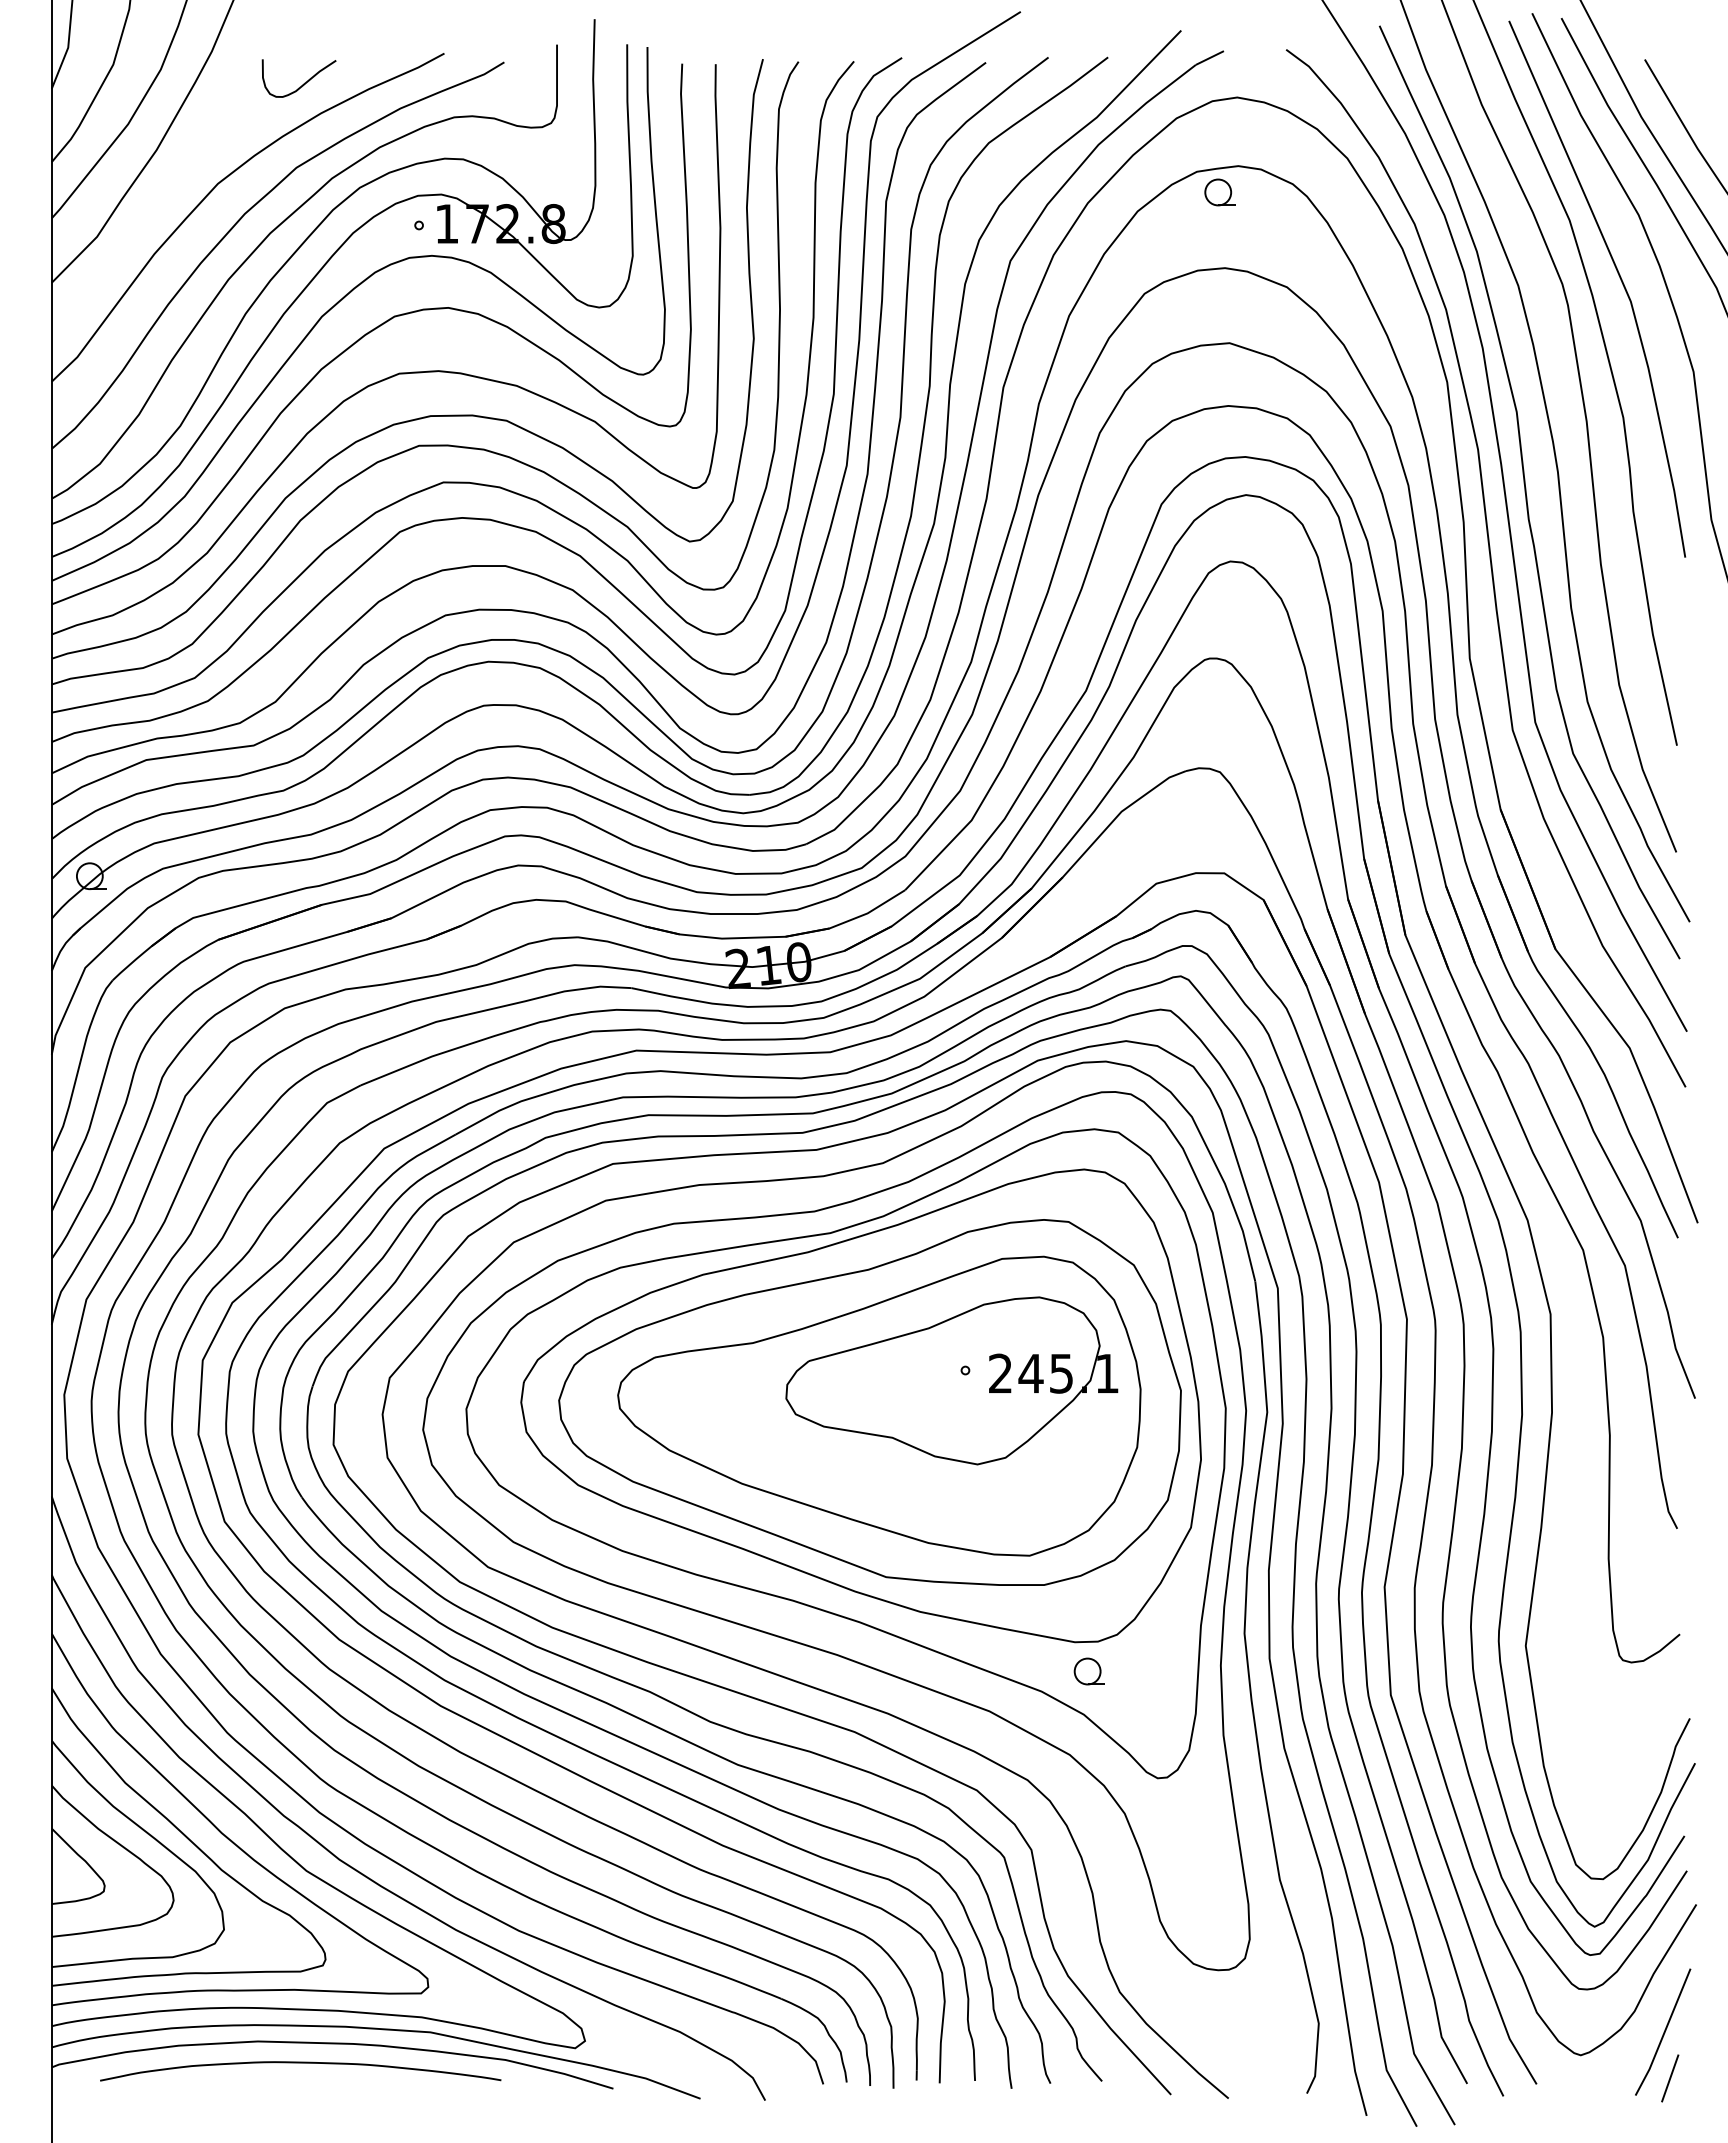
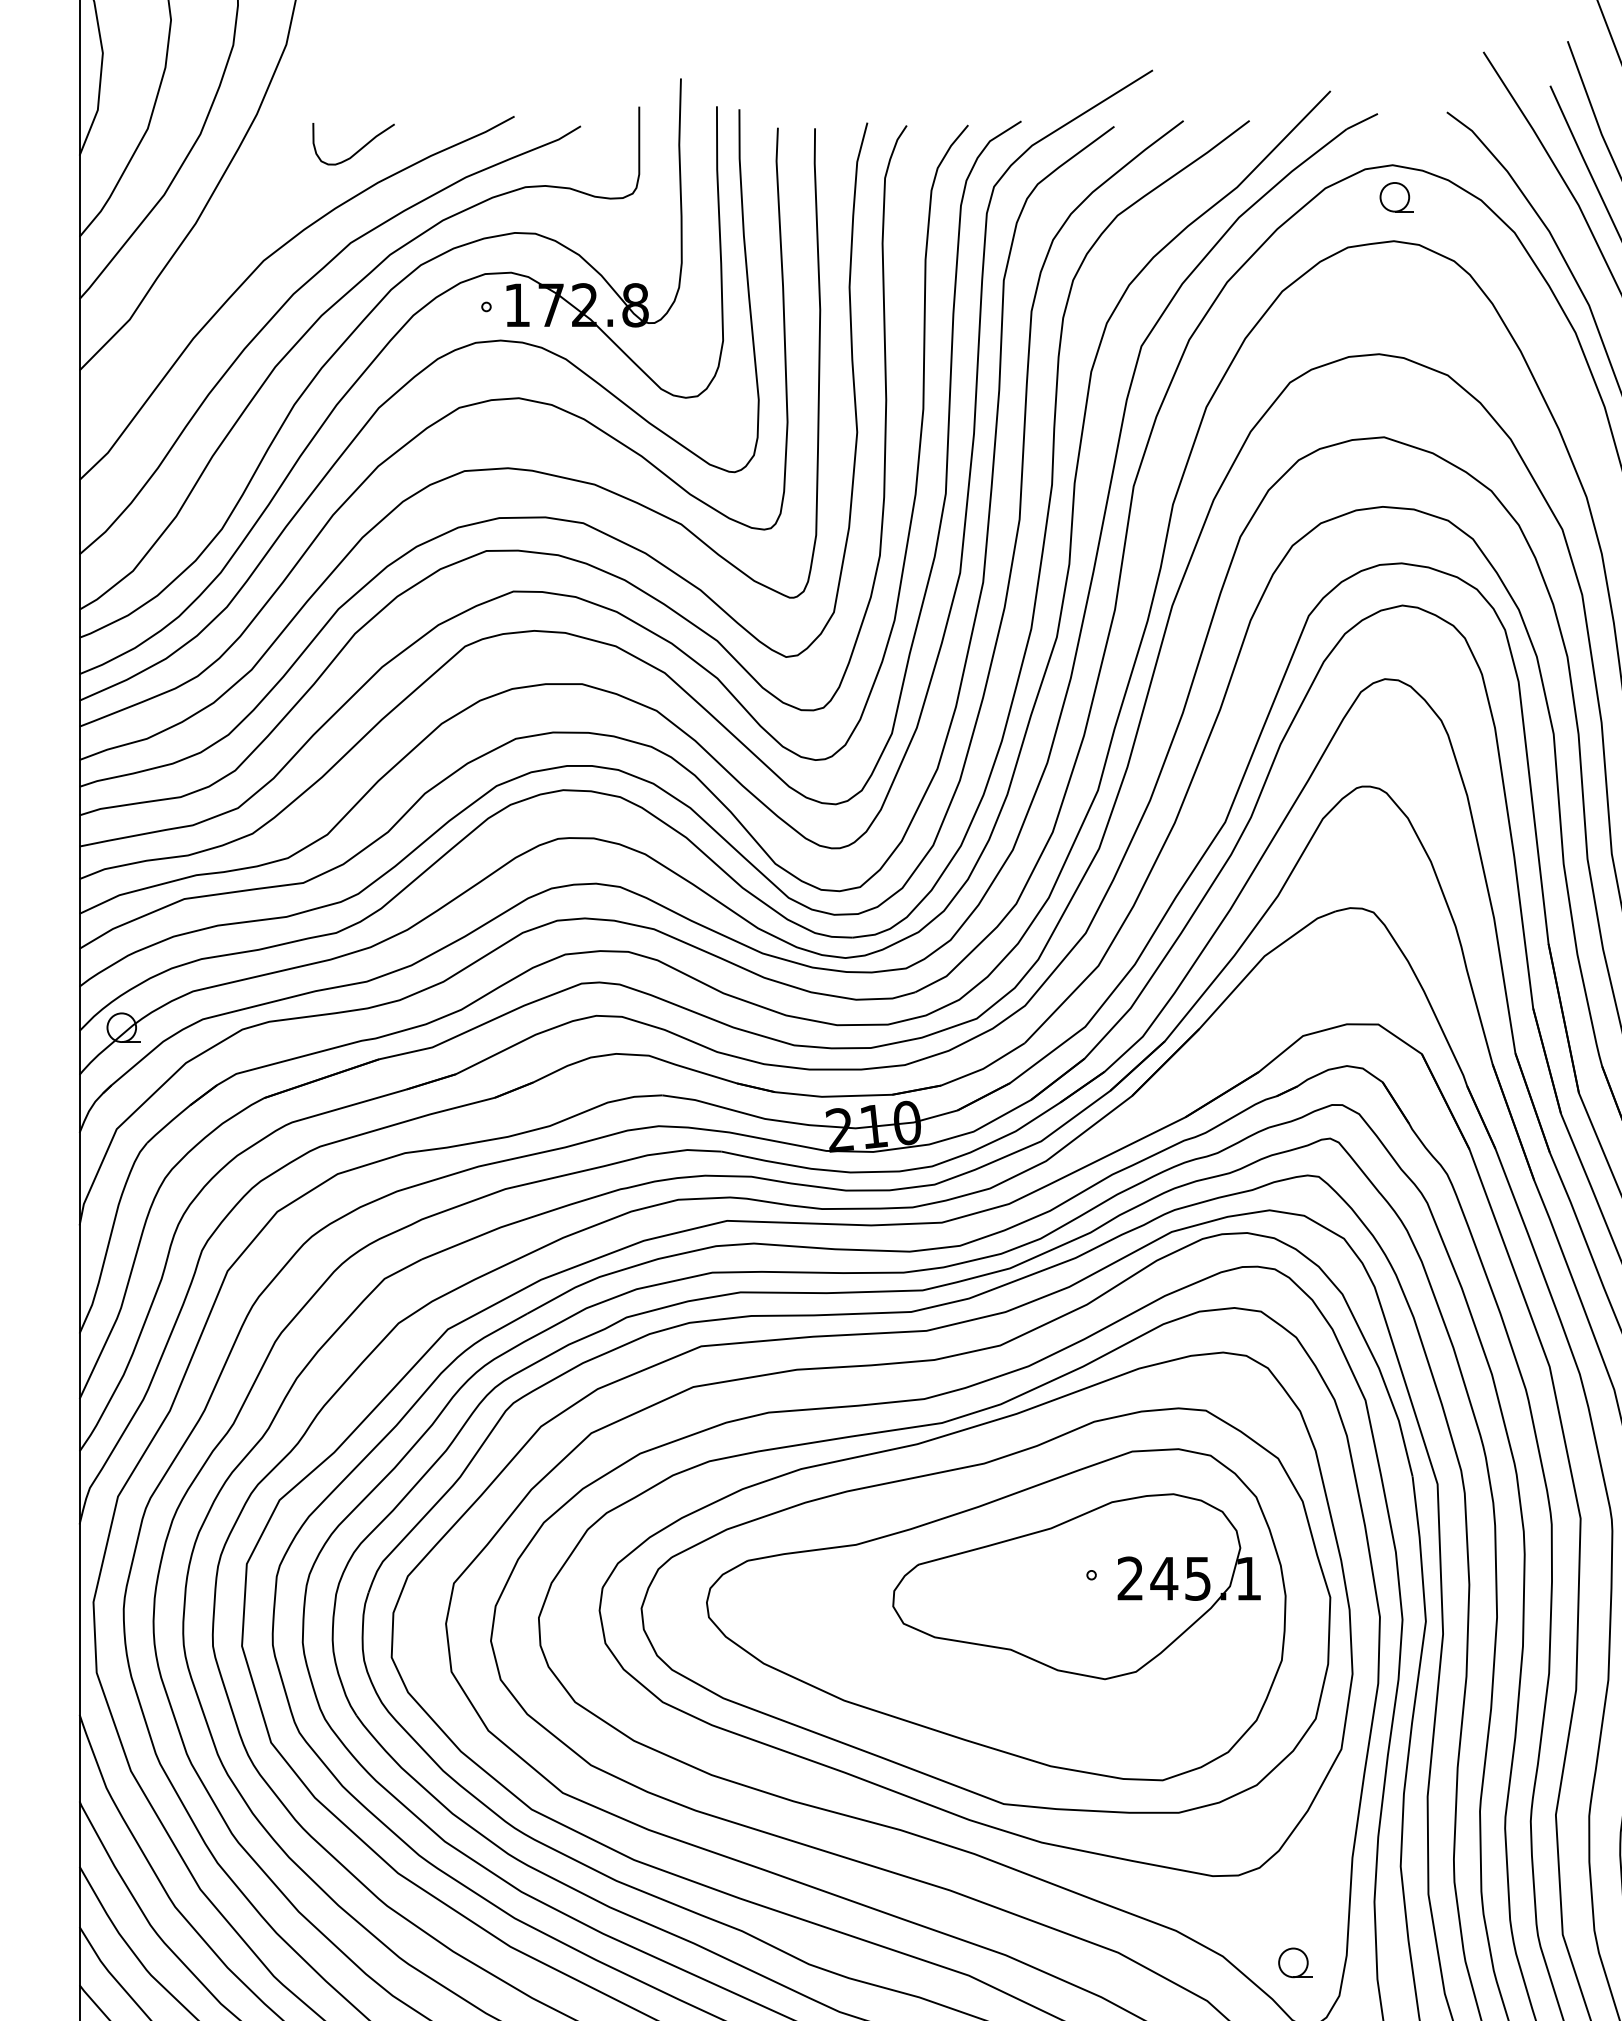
part: (1219, 192) -> (1396, 197), moved
part: (1088, 1671) -> (1294, 1962), moved

